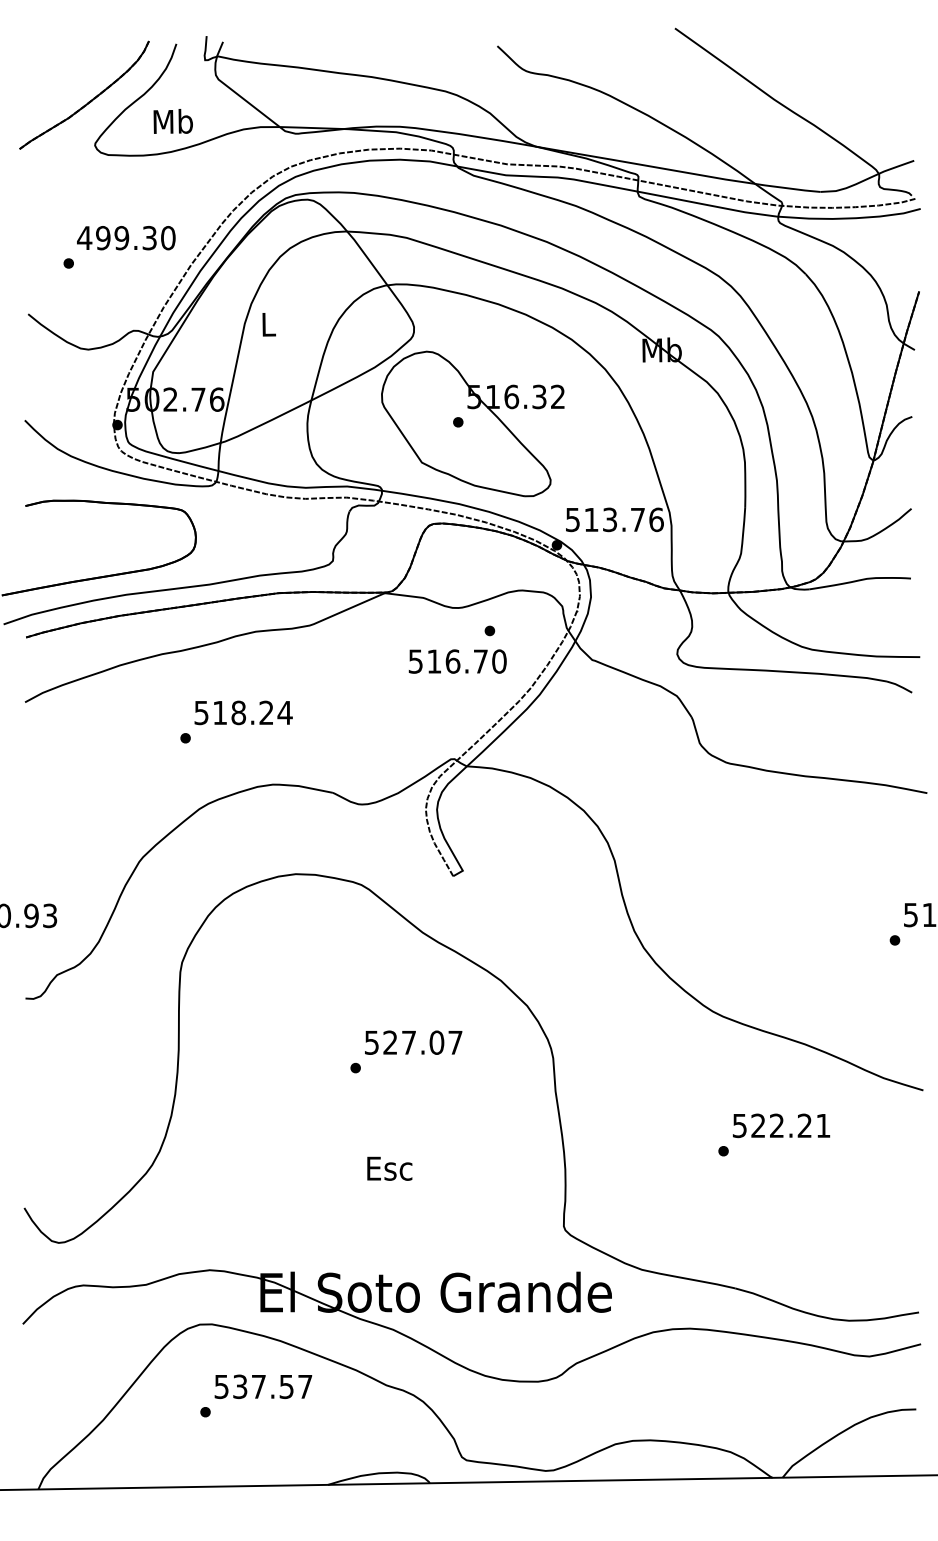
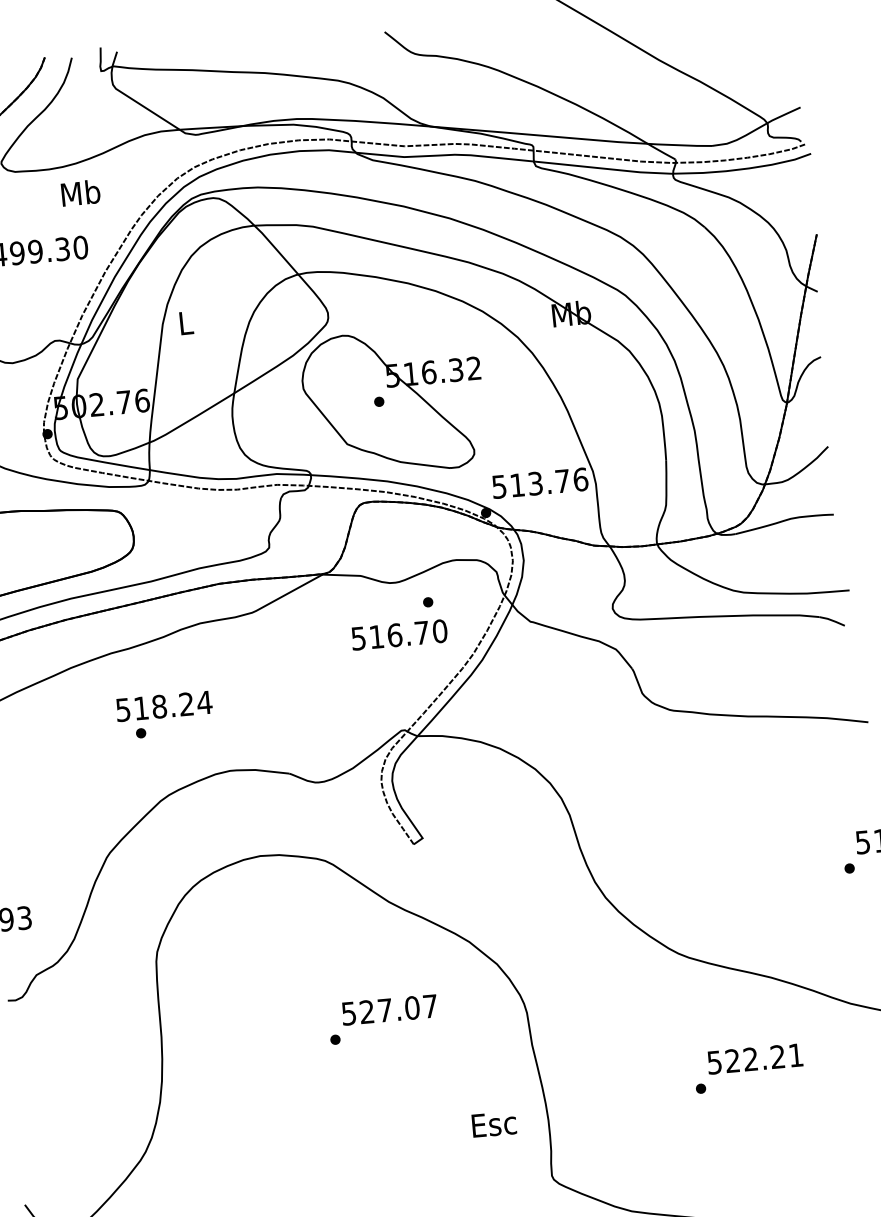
text: (172, 121) -> (80, 193), moved
text: (243, 712) -> (164, 705), moved
text: (389, 1168) -> (494, 1124), moved

